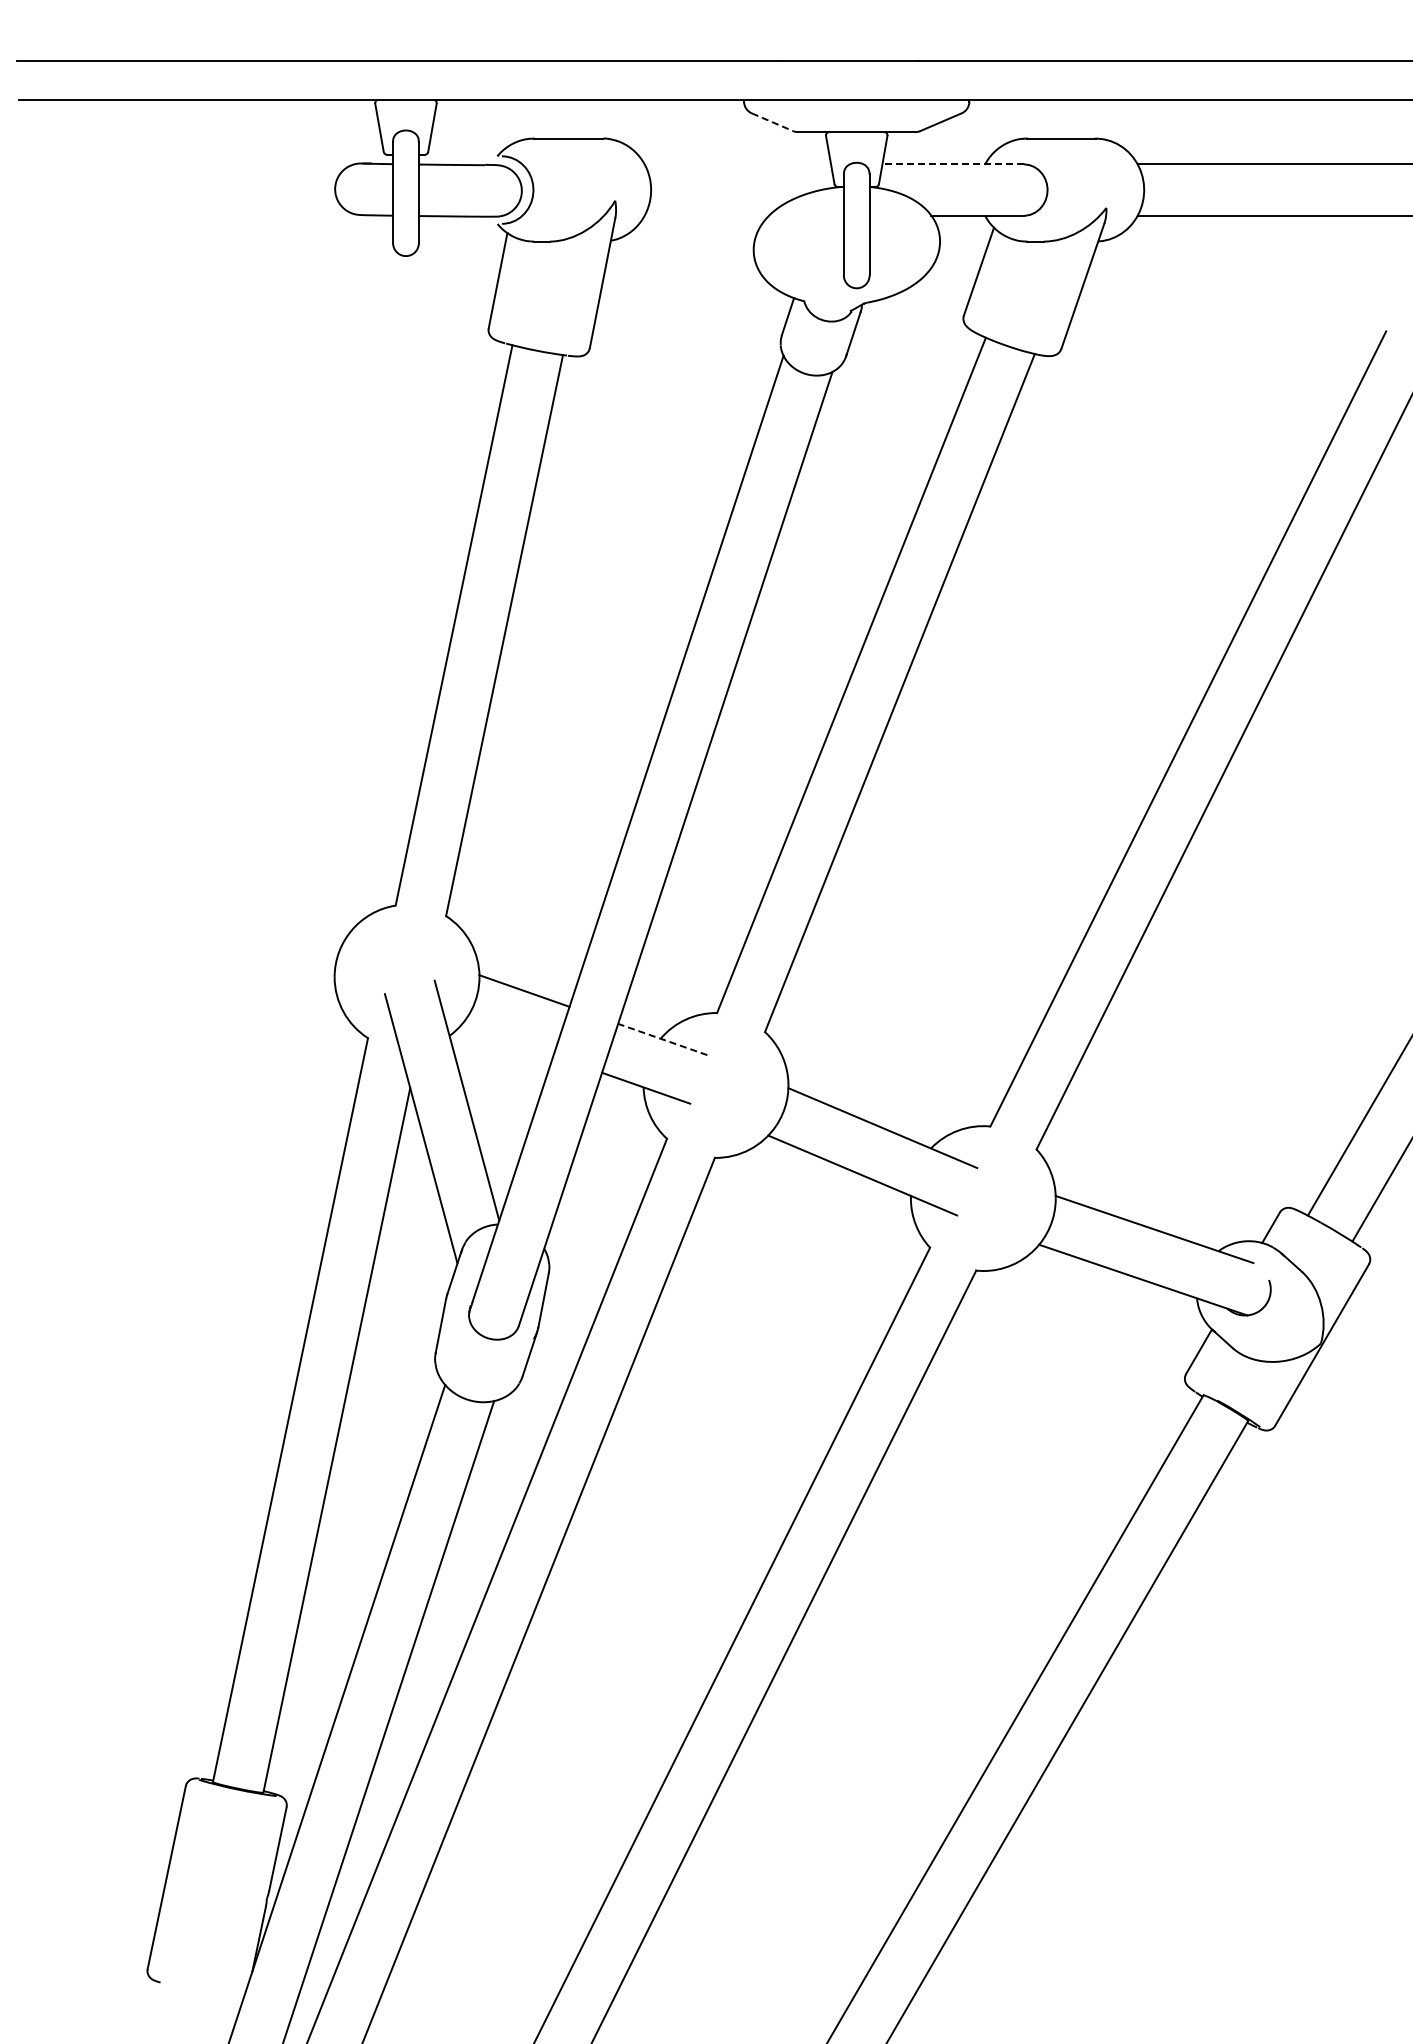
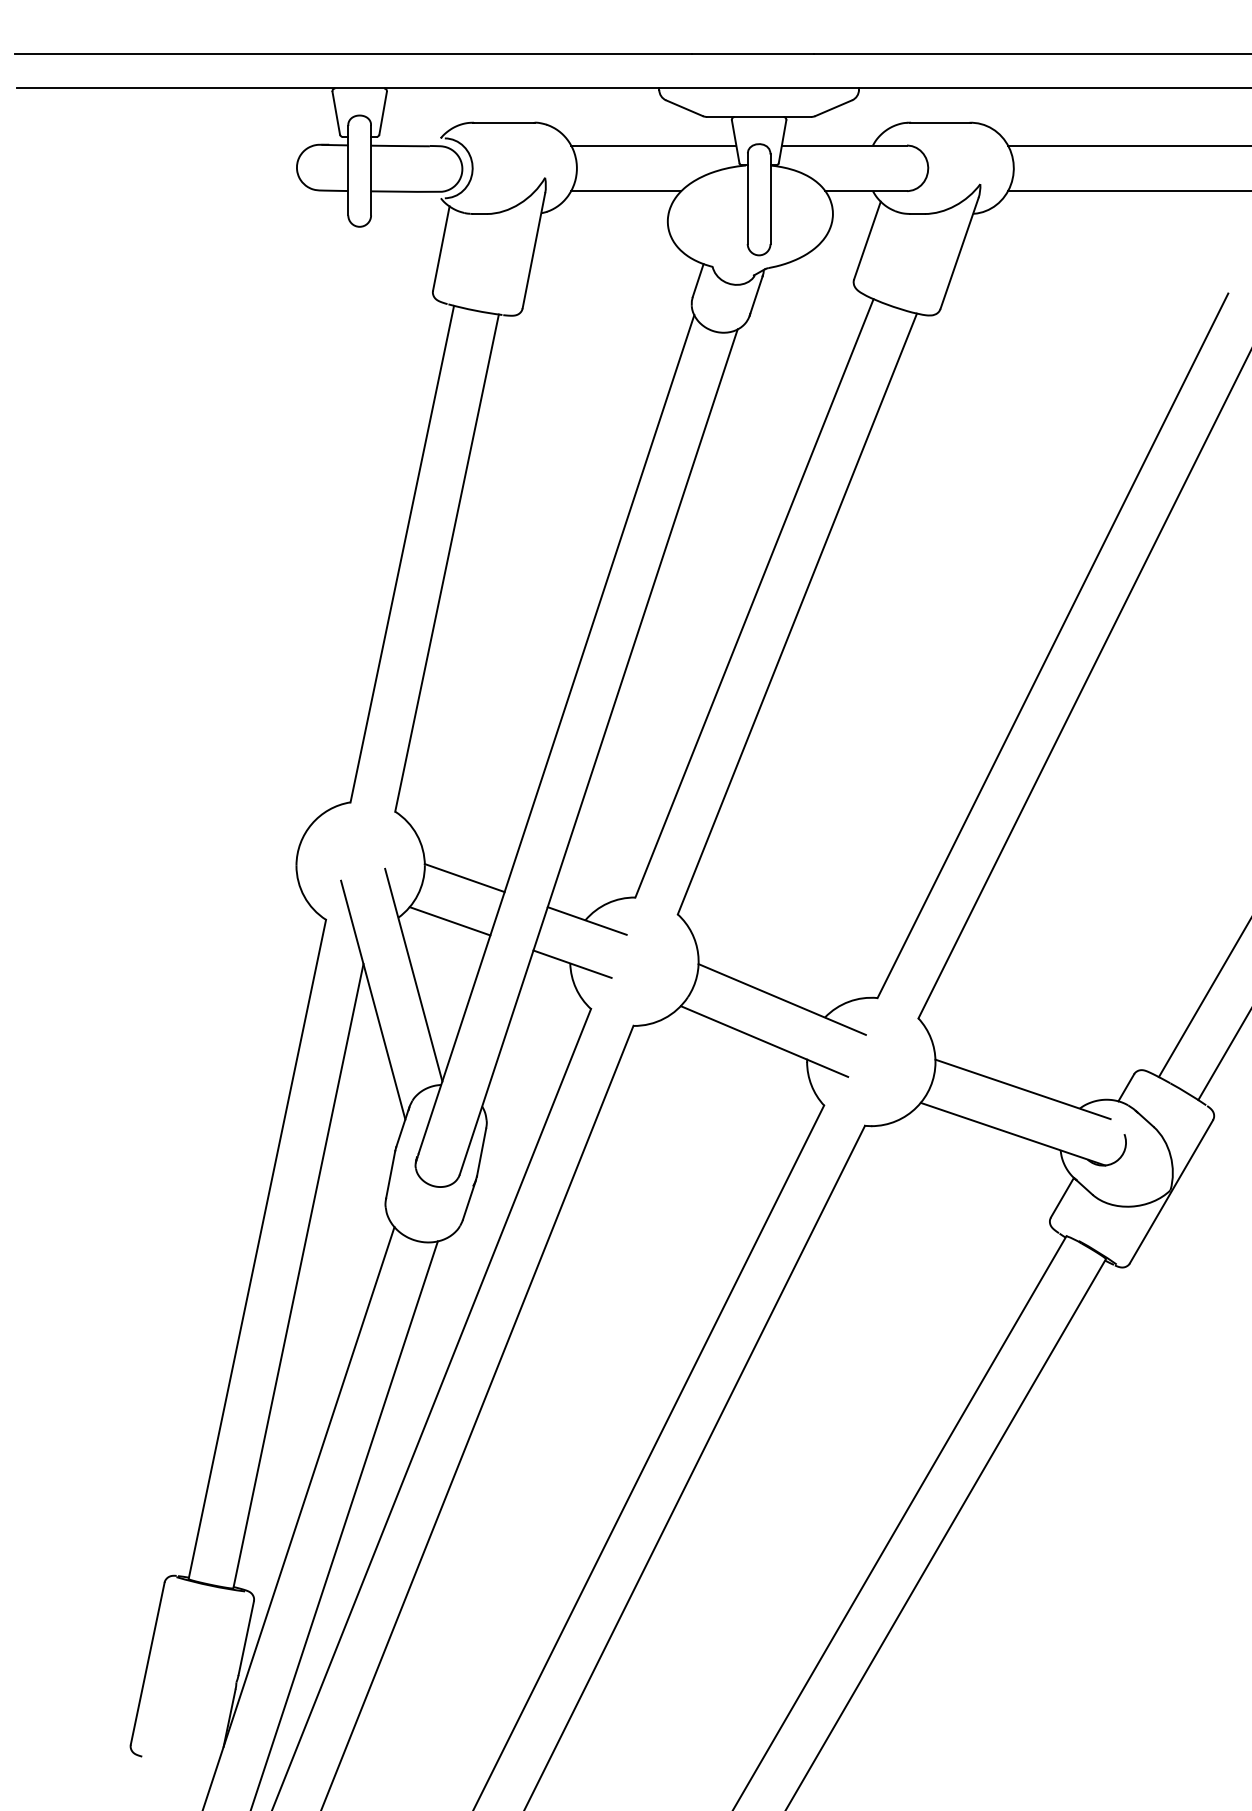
line: (772, 122) -> (684, 108), dashed -> solid
line: (737, 164) -> (653, 145), added
line: (953, 164) -> (844, 145), dashed -> solid
line: (706, 215) -> (626, 190), added
line: (507, 1039) -> (449, 921), added
line: (662, 1039) -> (587, 921), dashed -> solid

